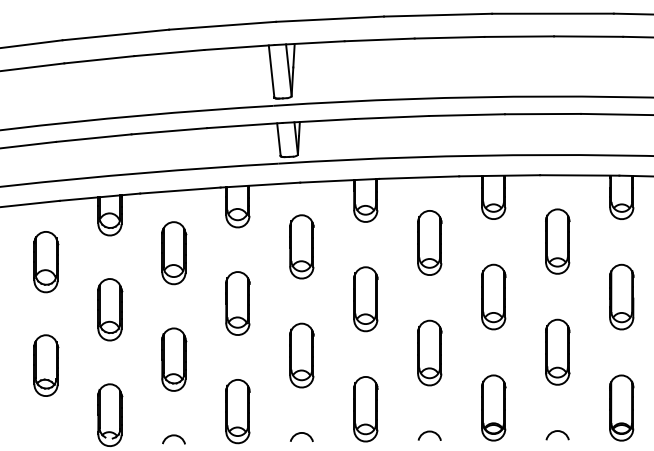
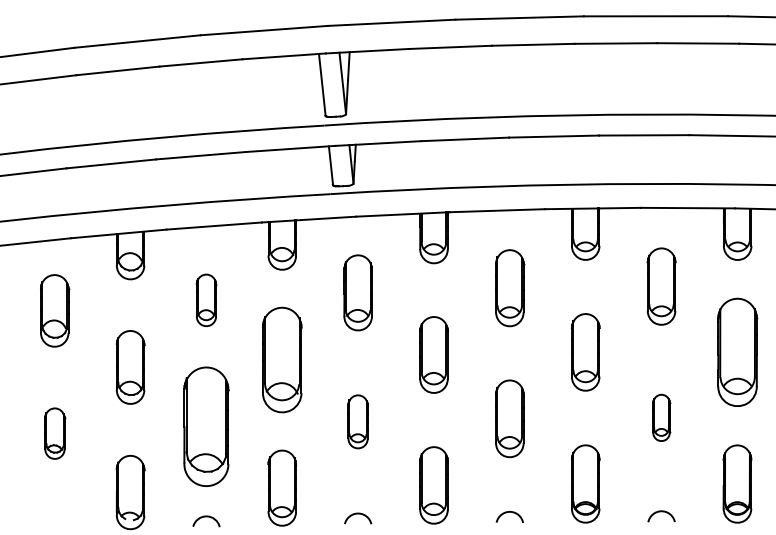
part: (173, 253) -> (206, 300), size x0.7
part: (621, 297) -> (737, 352), size x1.4
part: (238, 303) -> (282, 359), size x1.4
part: (557, 351) -> (661, 417), size x0.6
part: (301, 355) -> (357, 421), size x0.7
part: (173, 359) -> (206, 426), size x1.6
part: (46, 365) -> (55, 433), size x0.7

